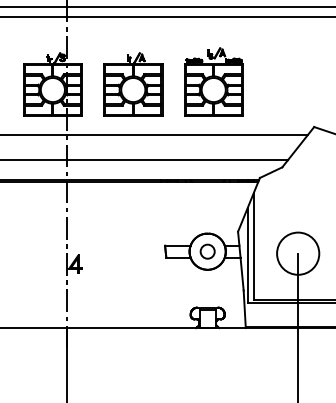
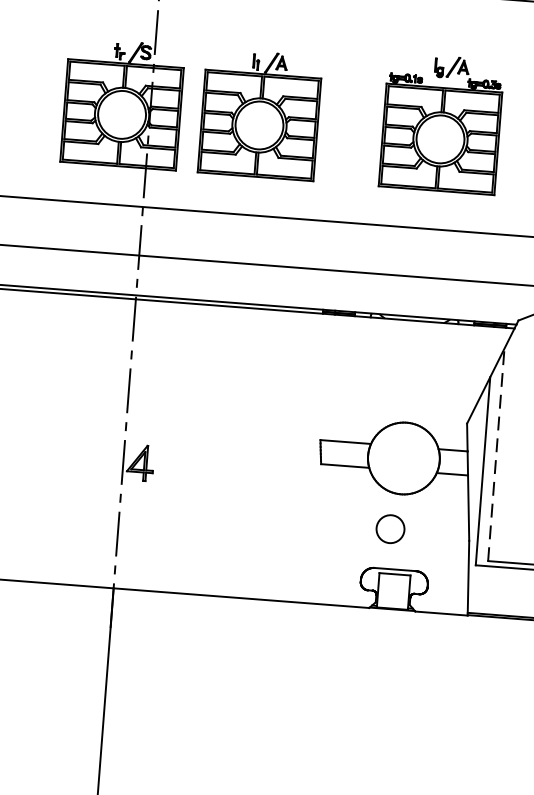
part: (133, 84) -> (260, 114), moved
line: (253, 246) -> (495, 455), solid -> dashed
circle: (207, 251) -> (390, 528), moved

